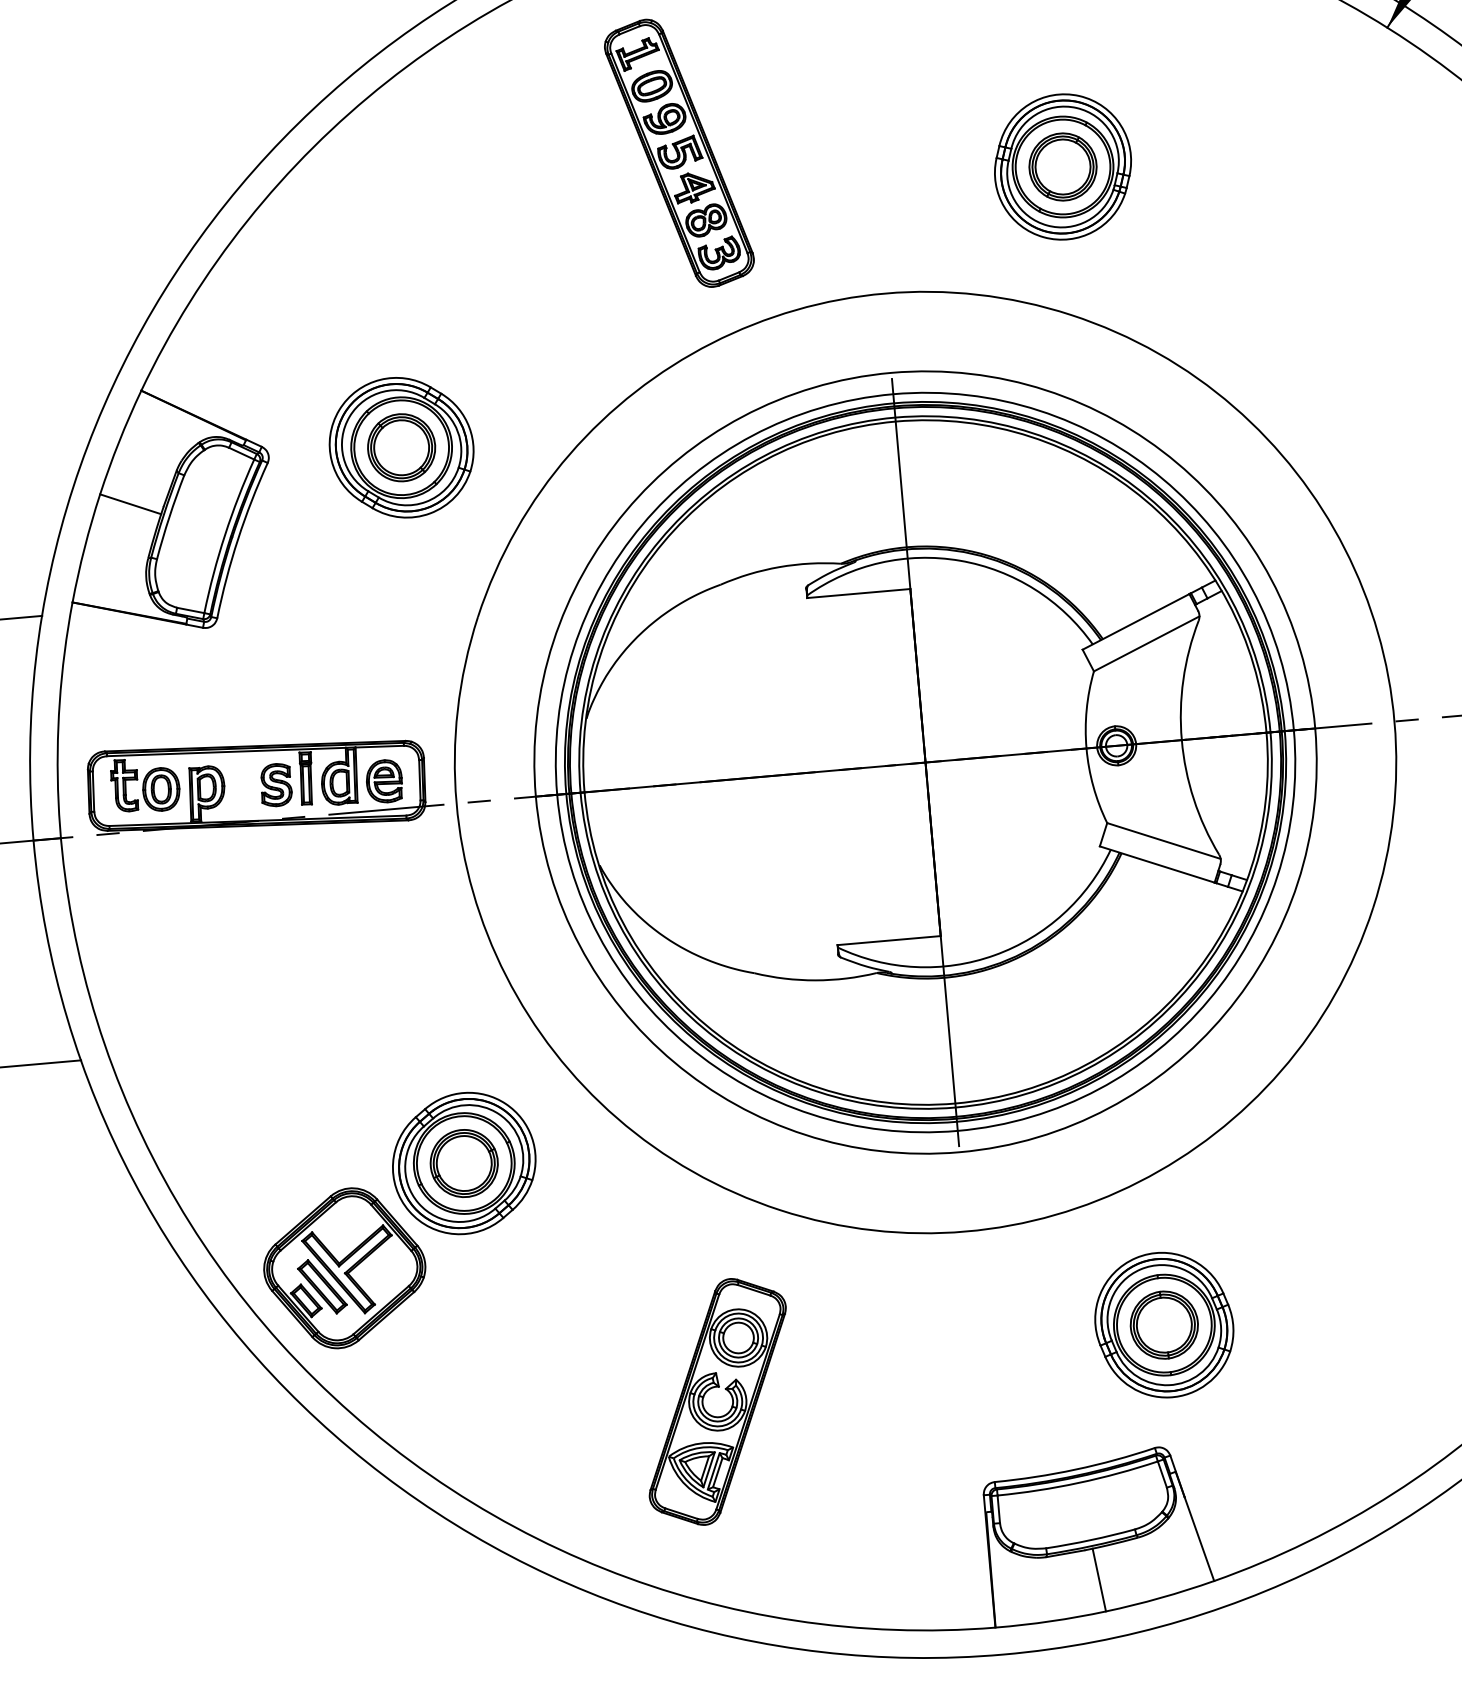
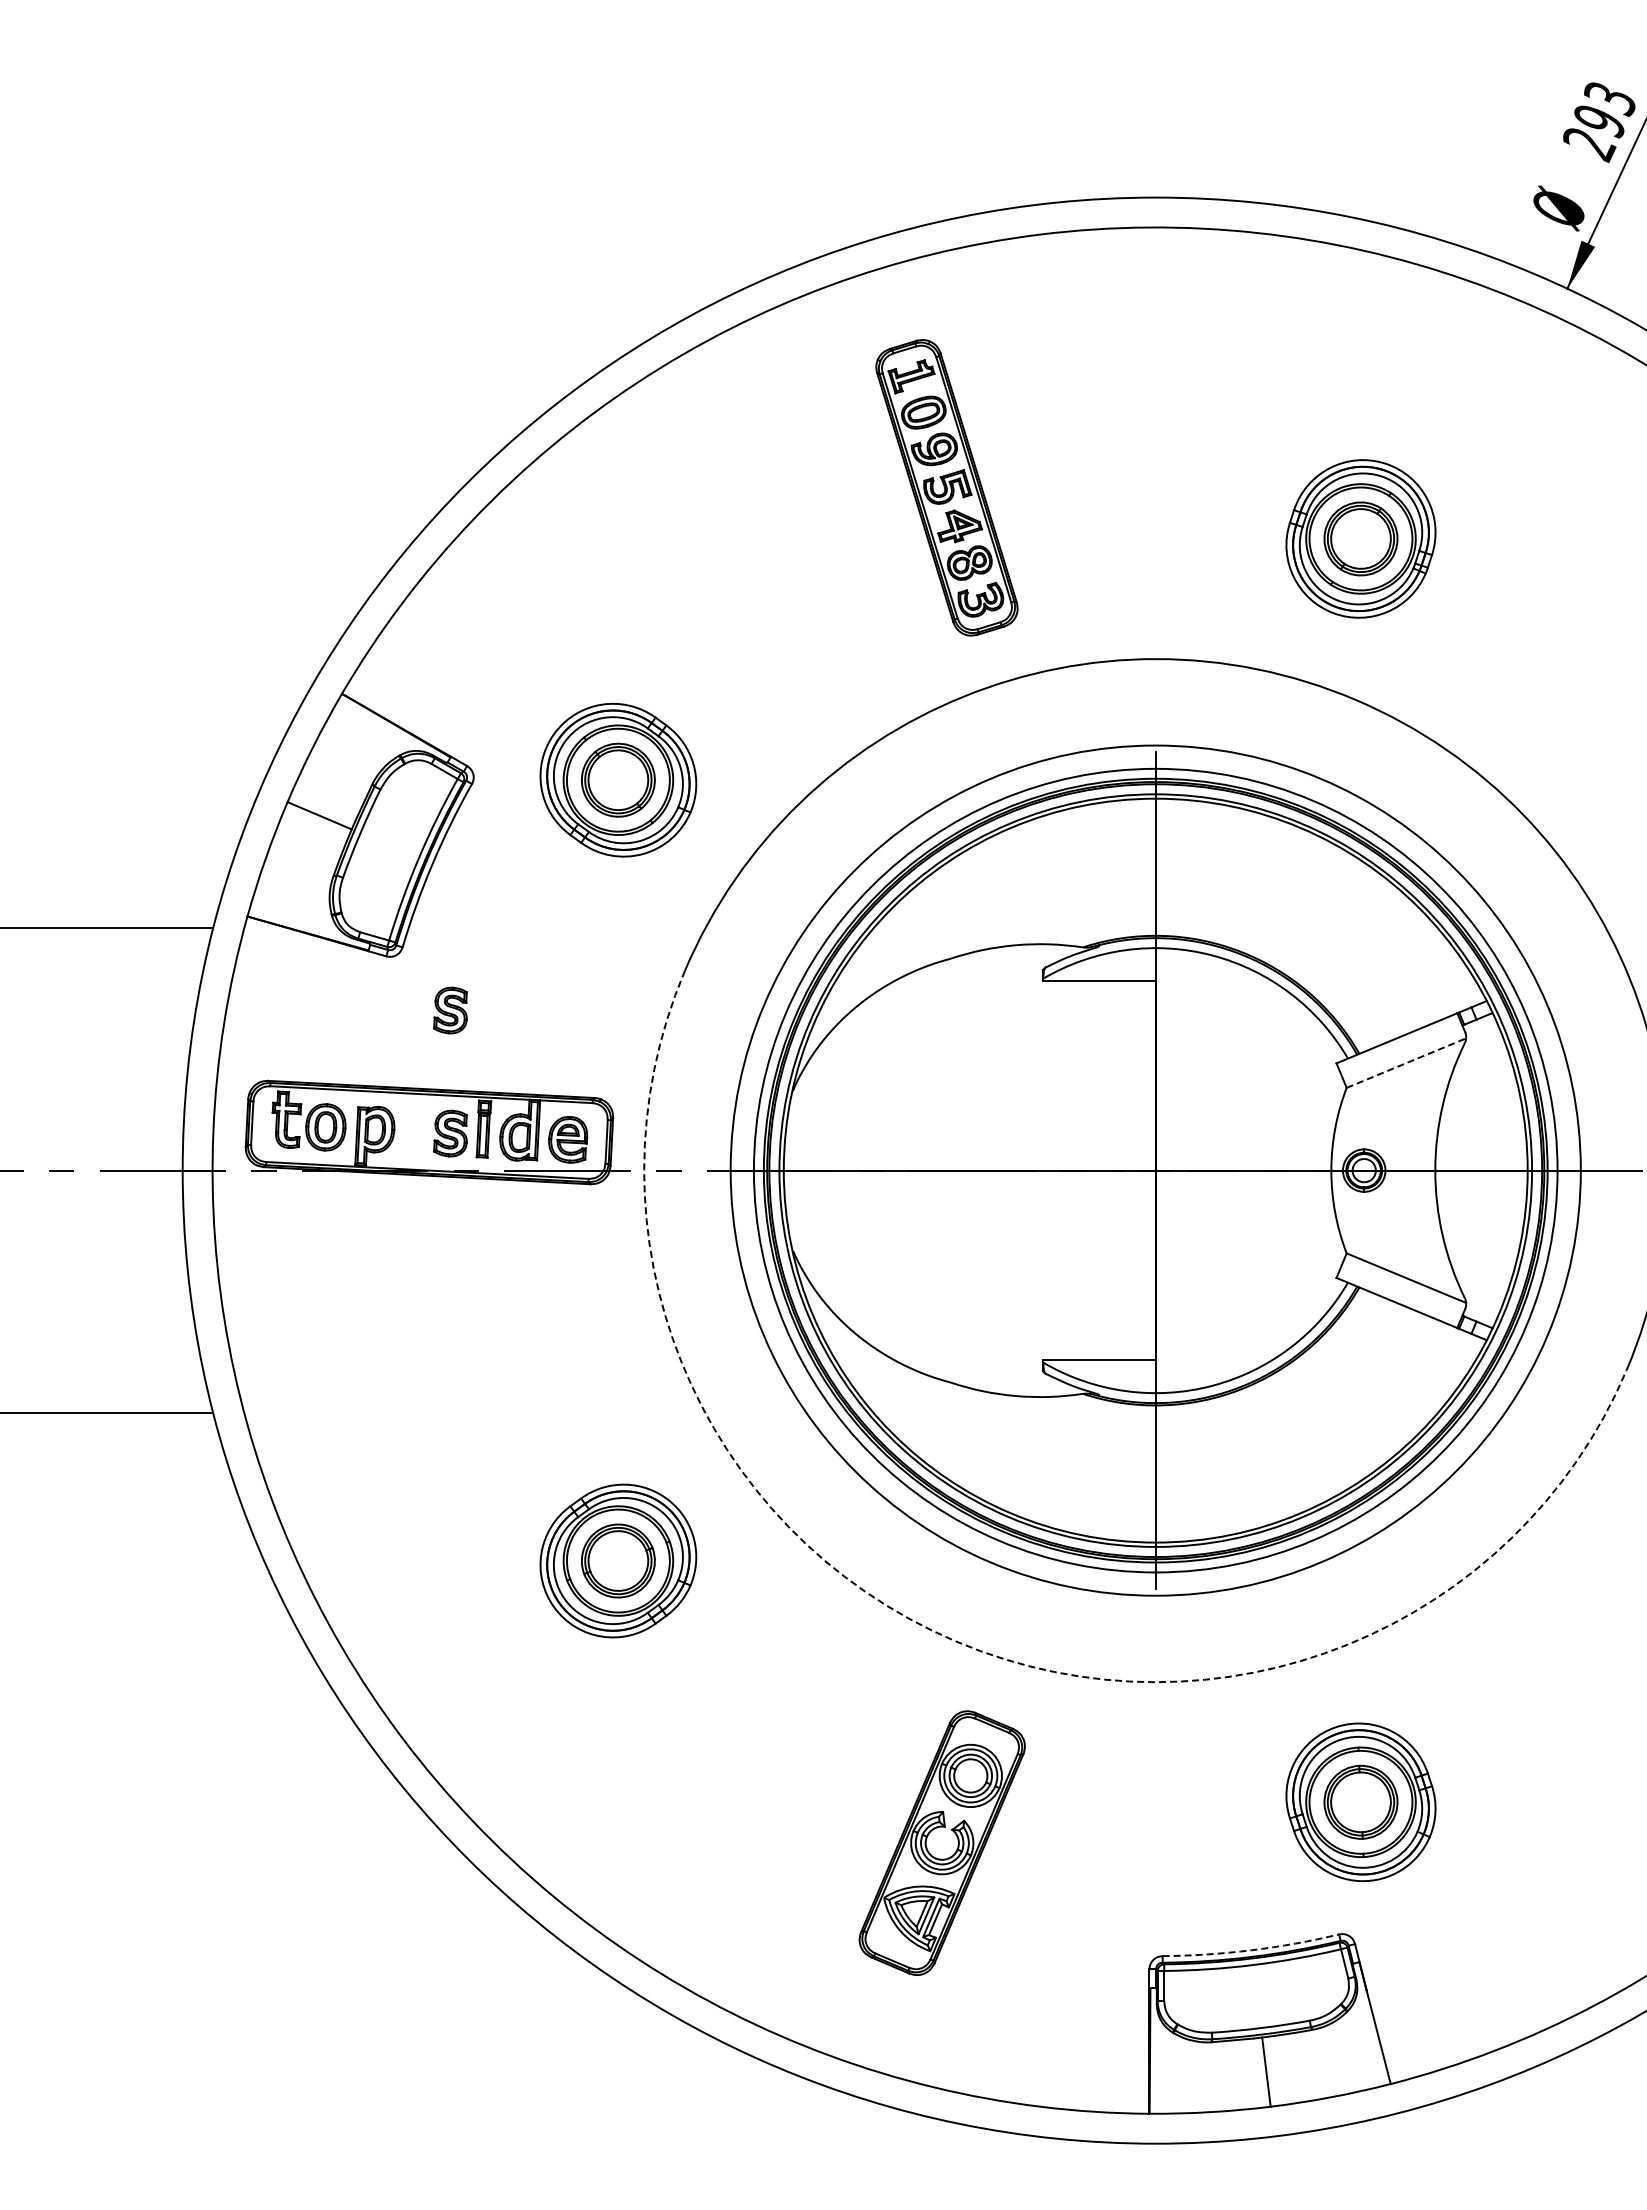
line: (1146, 644) -> (1406, 1063), solid -> dashed
part: (266, 672) -> (450, 1010), added
arc: (779, 1210) -> (955, 1641), solid -> dashed
part: (344, 1268) -> (478, 1663), removed
part: (717, 1401) -> (941, 1842), moved
arc: (1075, 1469) -> (1251, 1950), solid -> dashed

